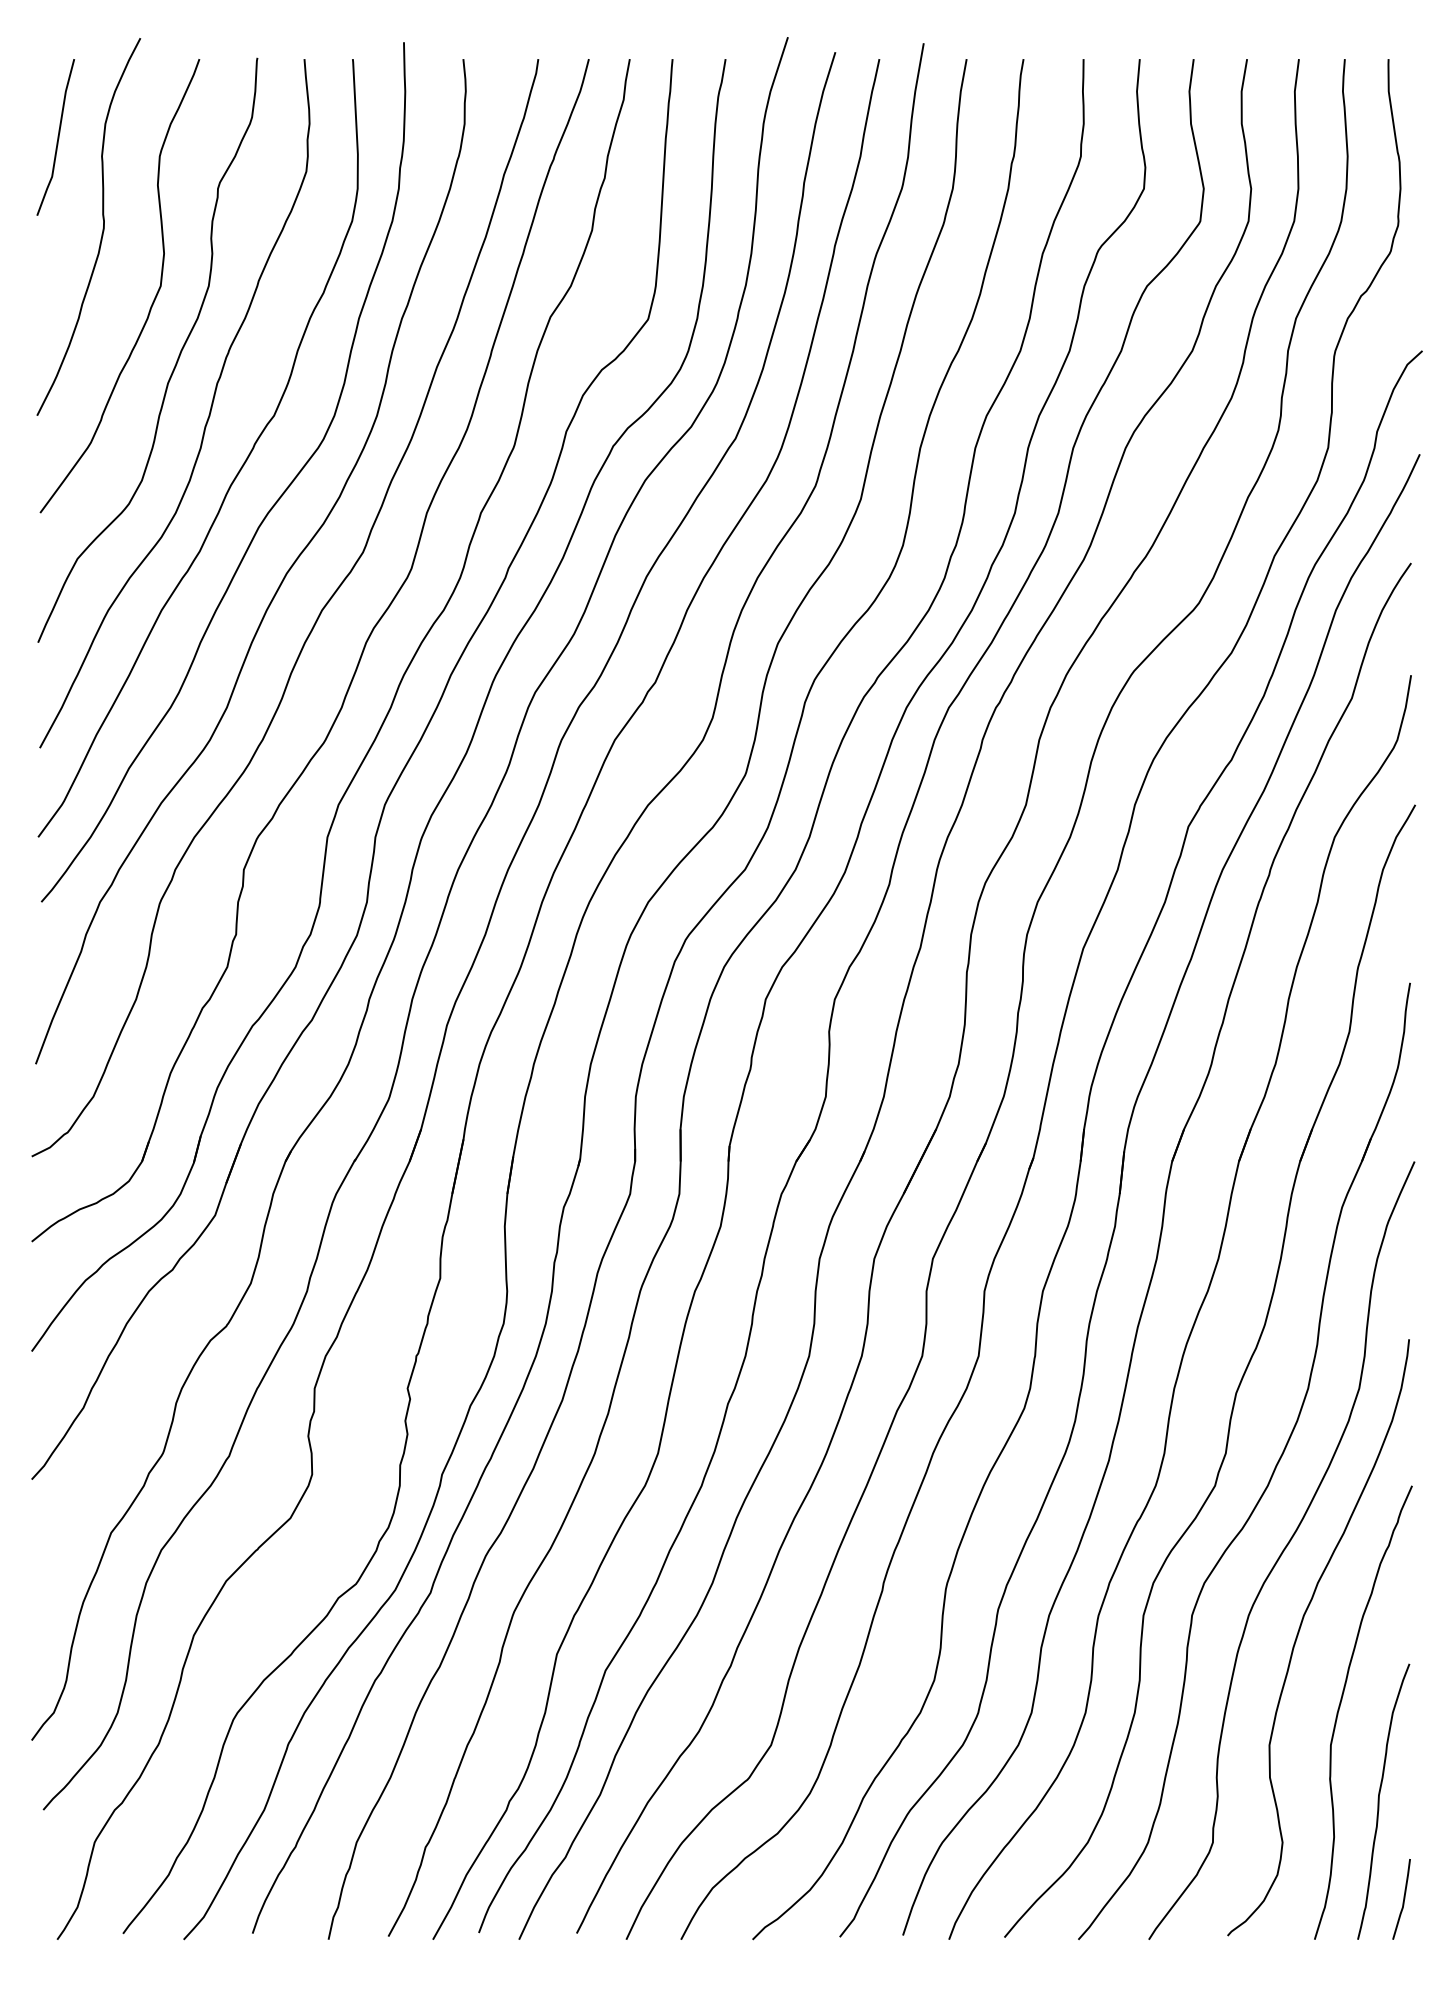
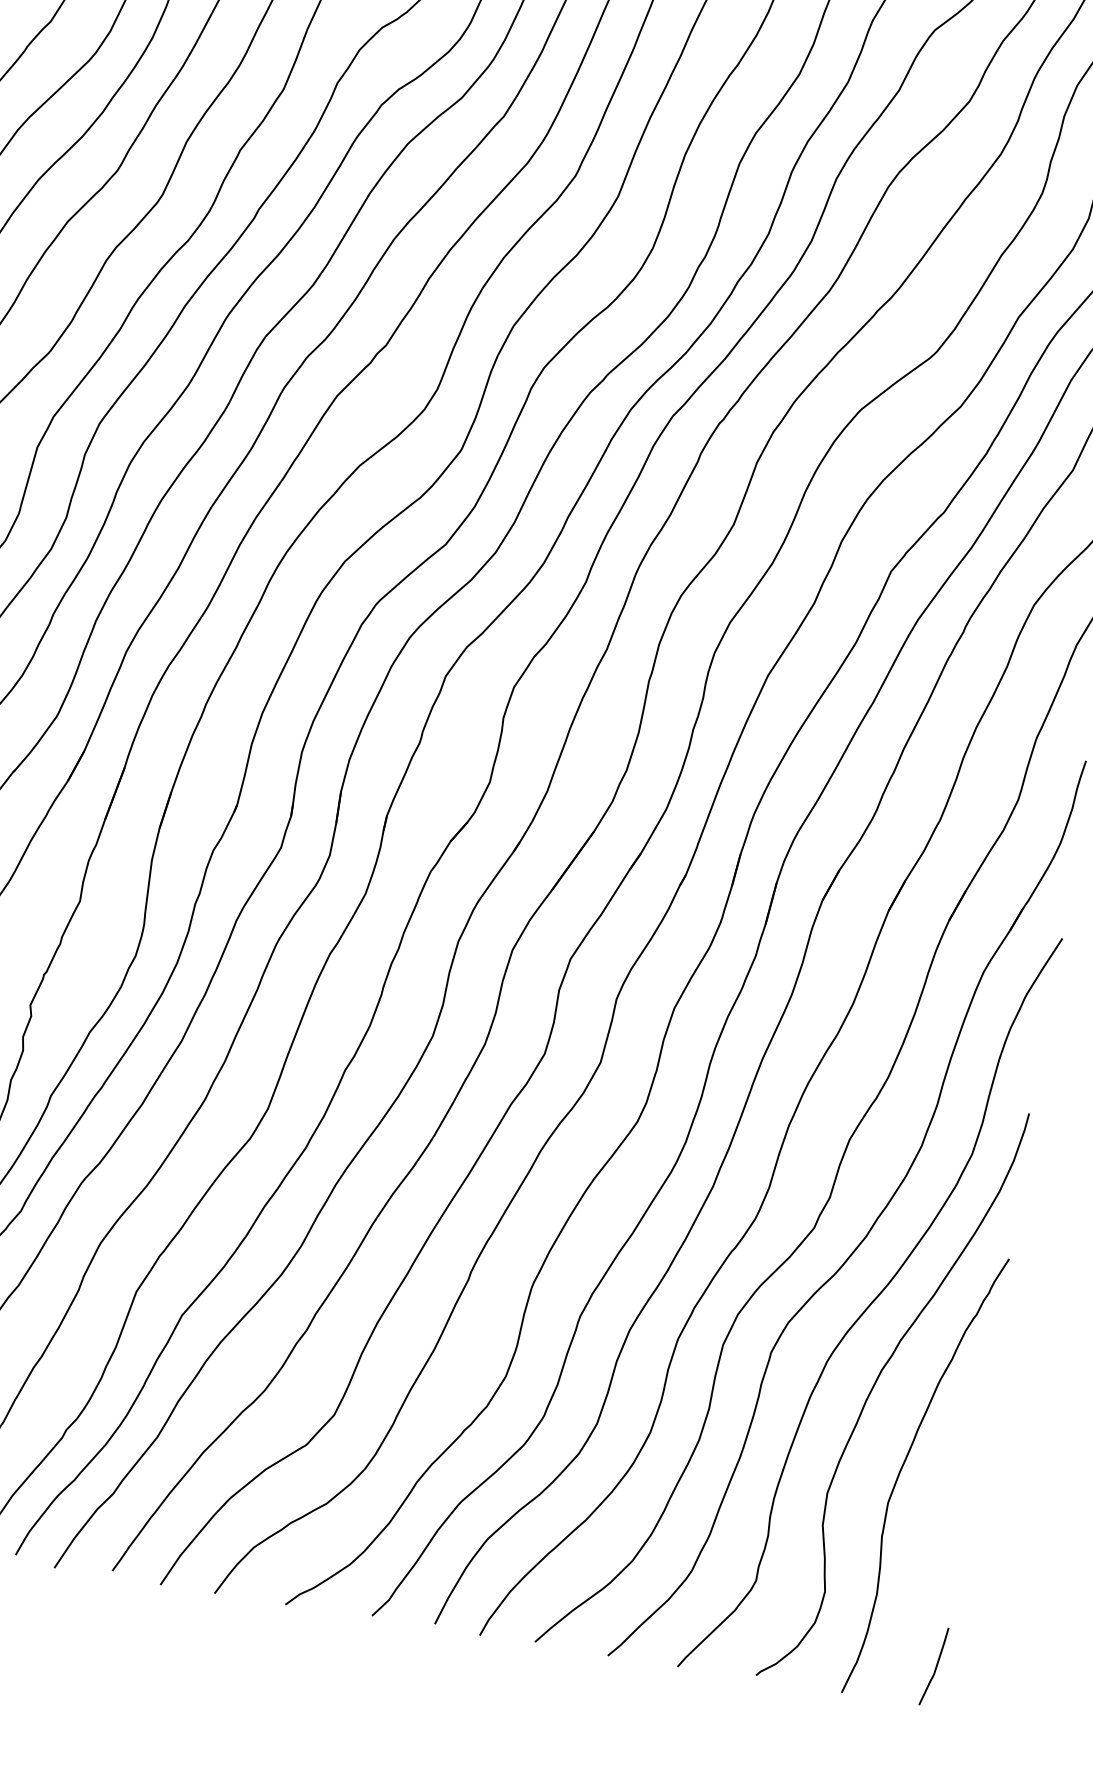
curve: (1379, 1801) -> (927, 1566), removed

